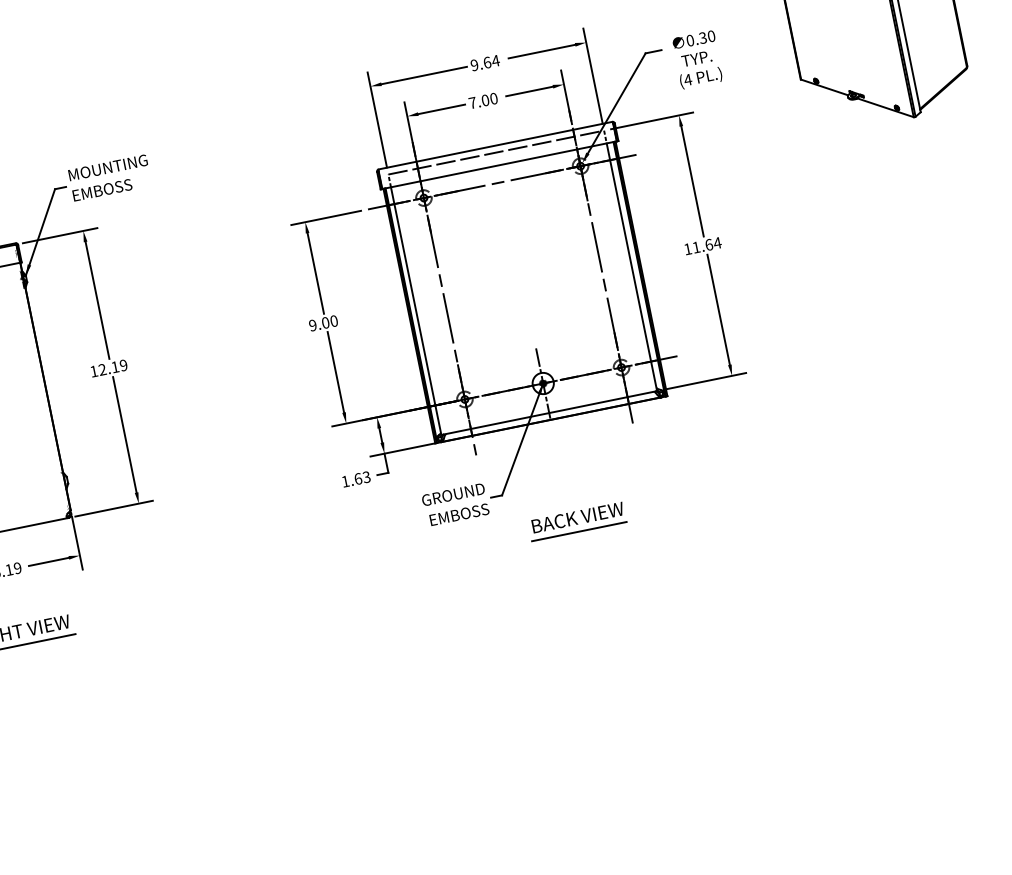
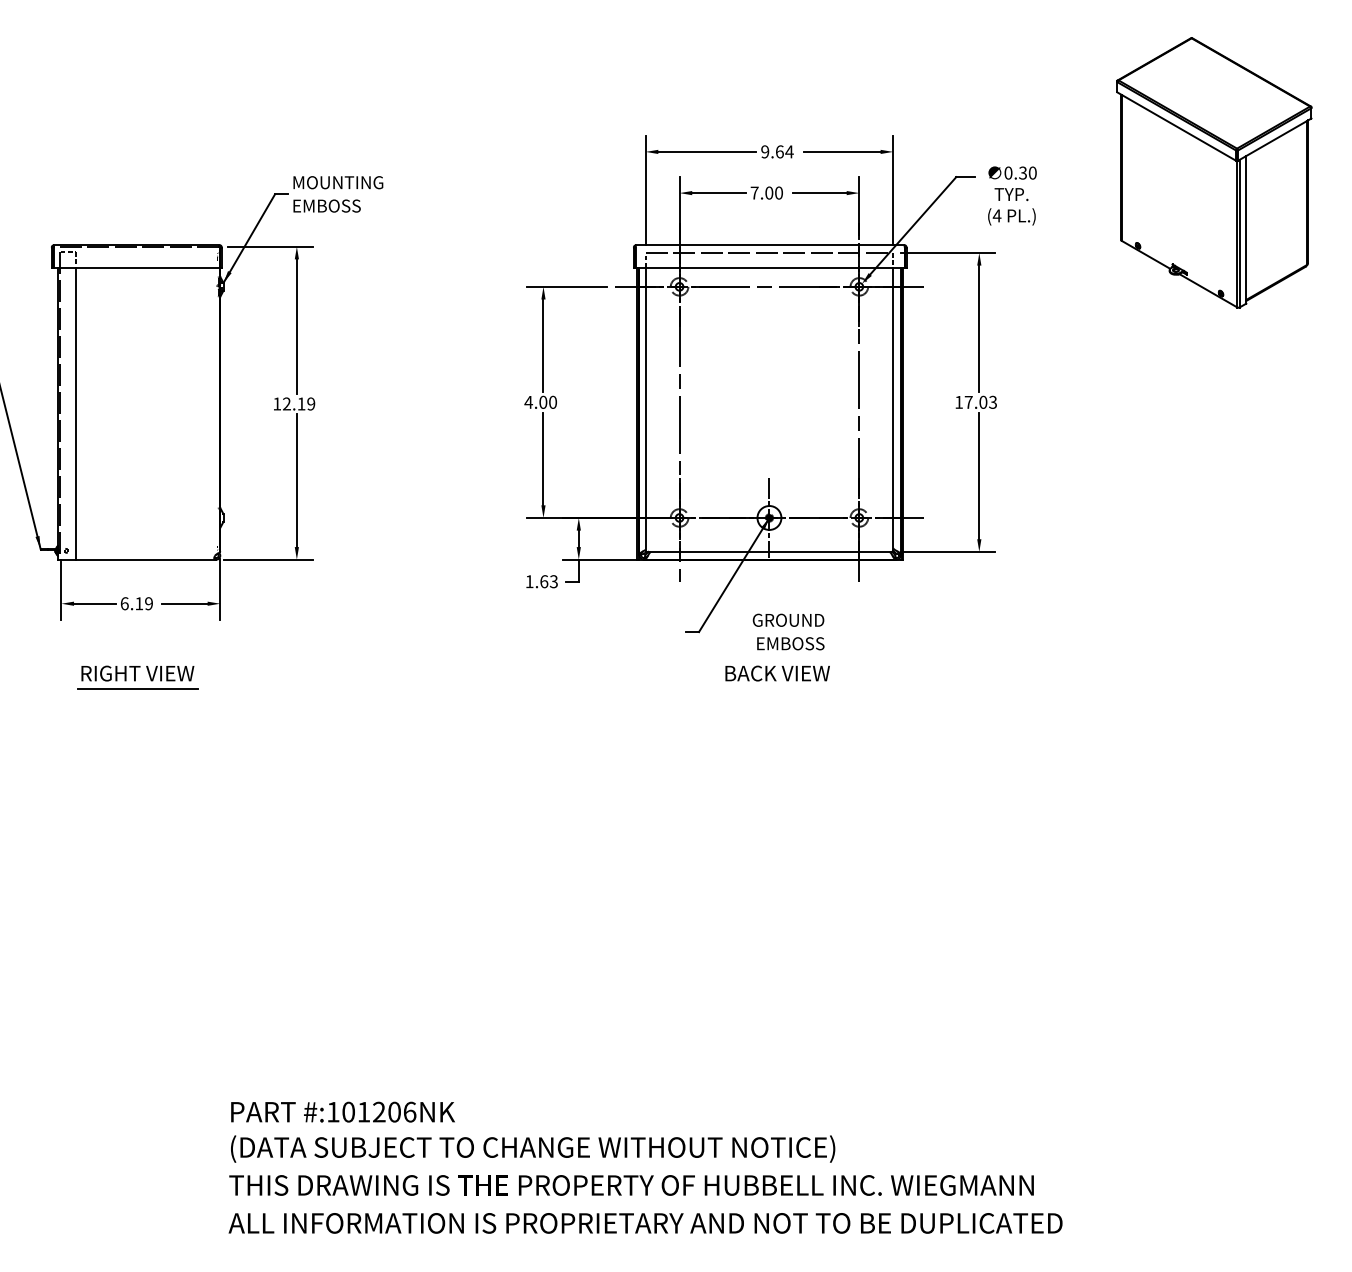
text: (706, 244) -> (980, 401), 11.64 -> 17.03
text: (312, 324) -> (528, 401), 9.00 -> 4.00
text: (455, 504) -> (788, 631), moved
line: (578, 531) -> (775, 689), removed

